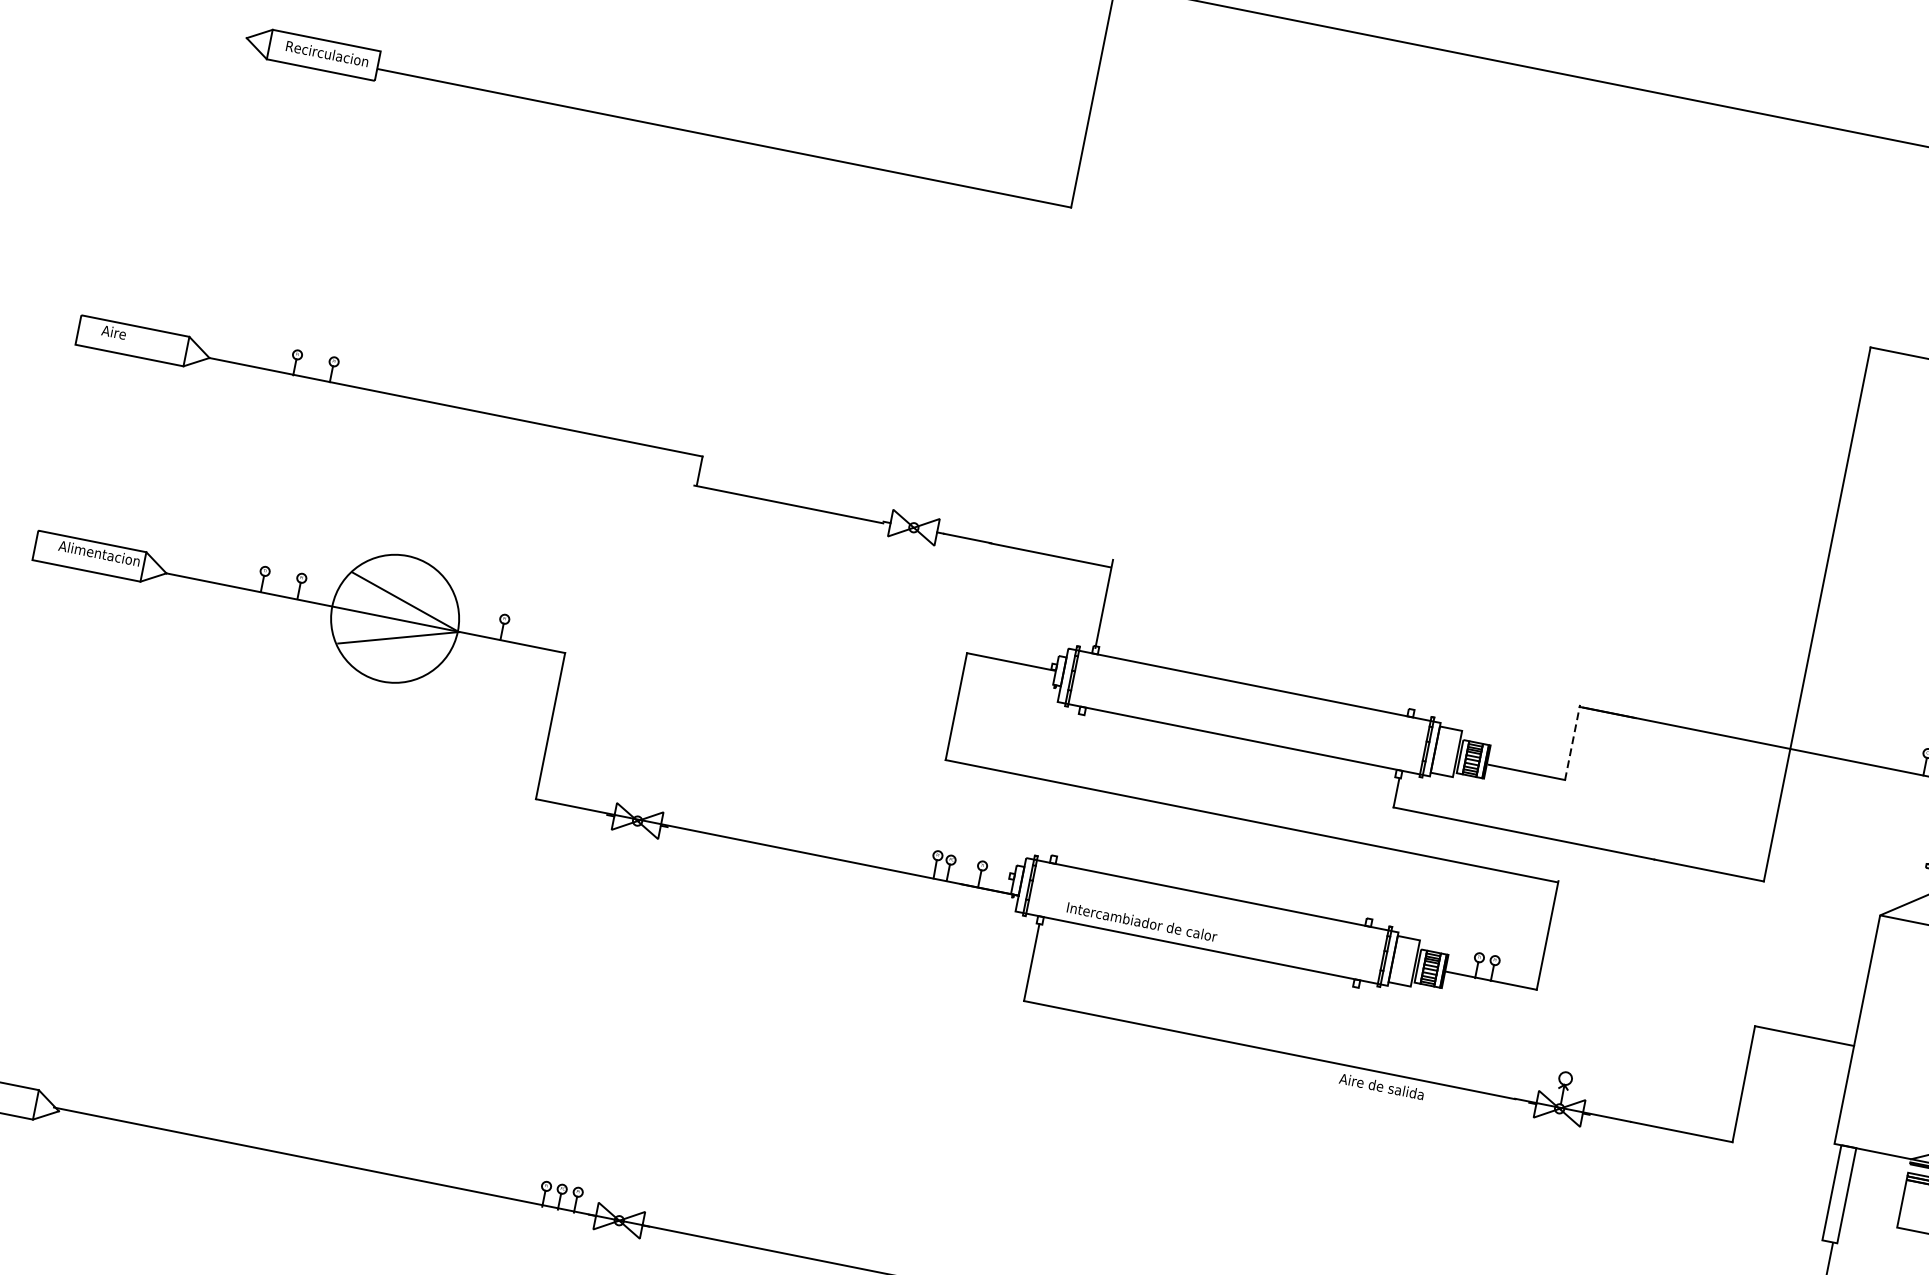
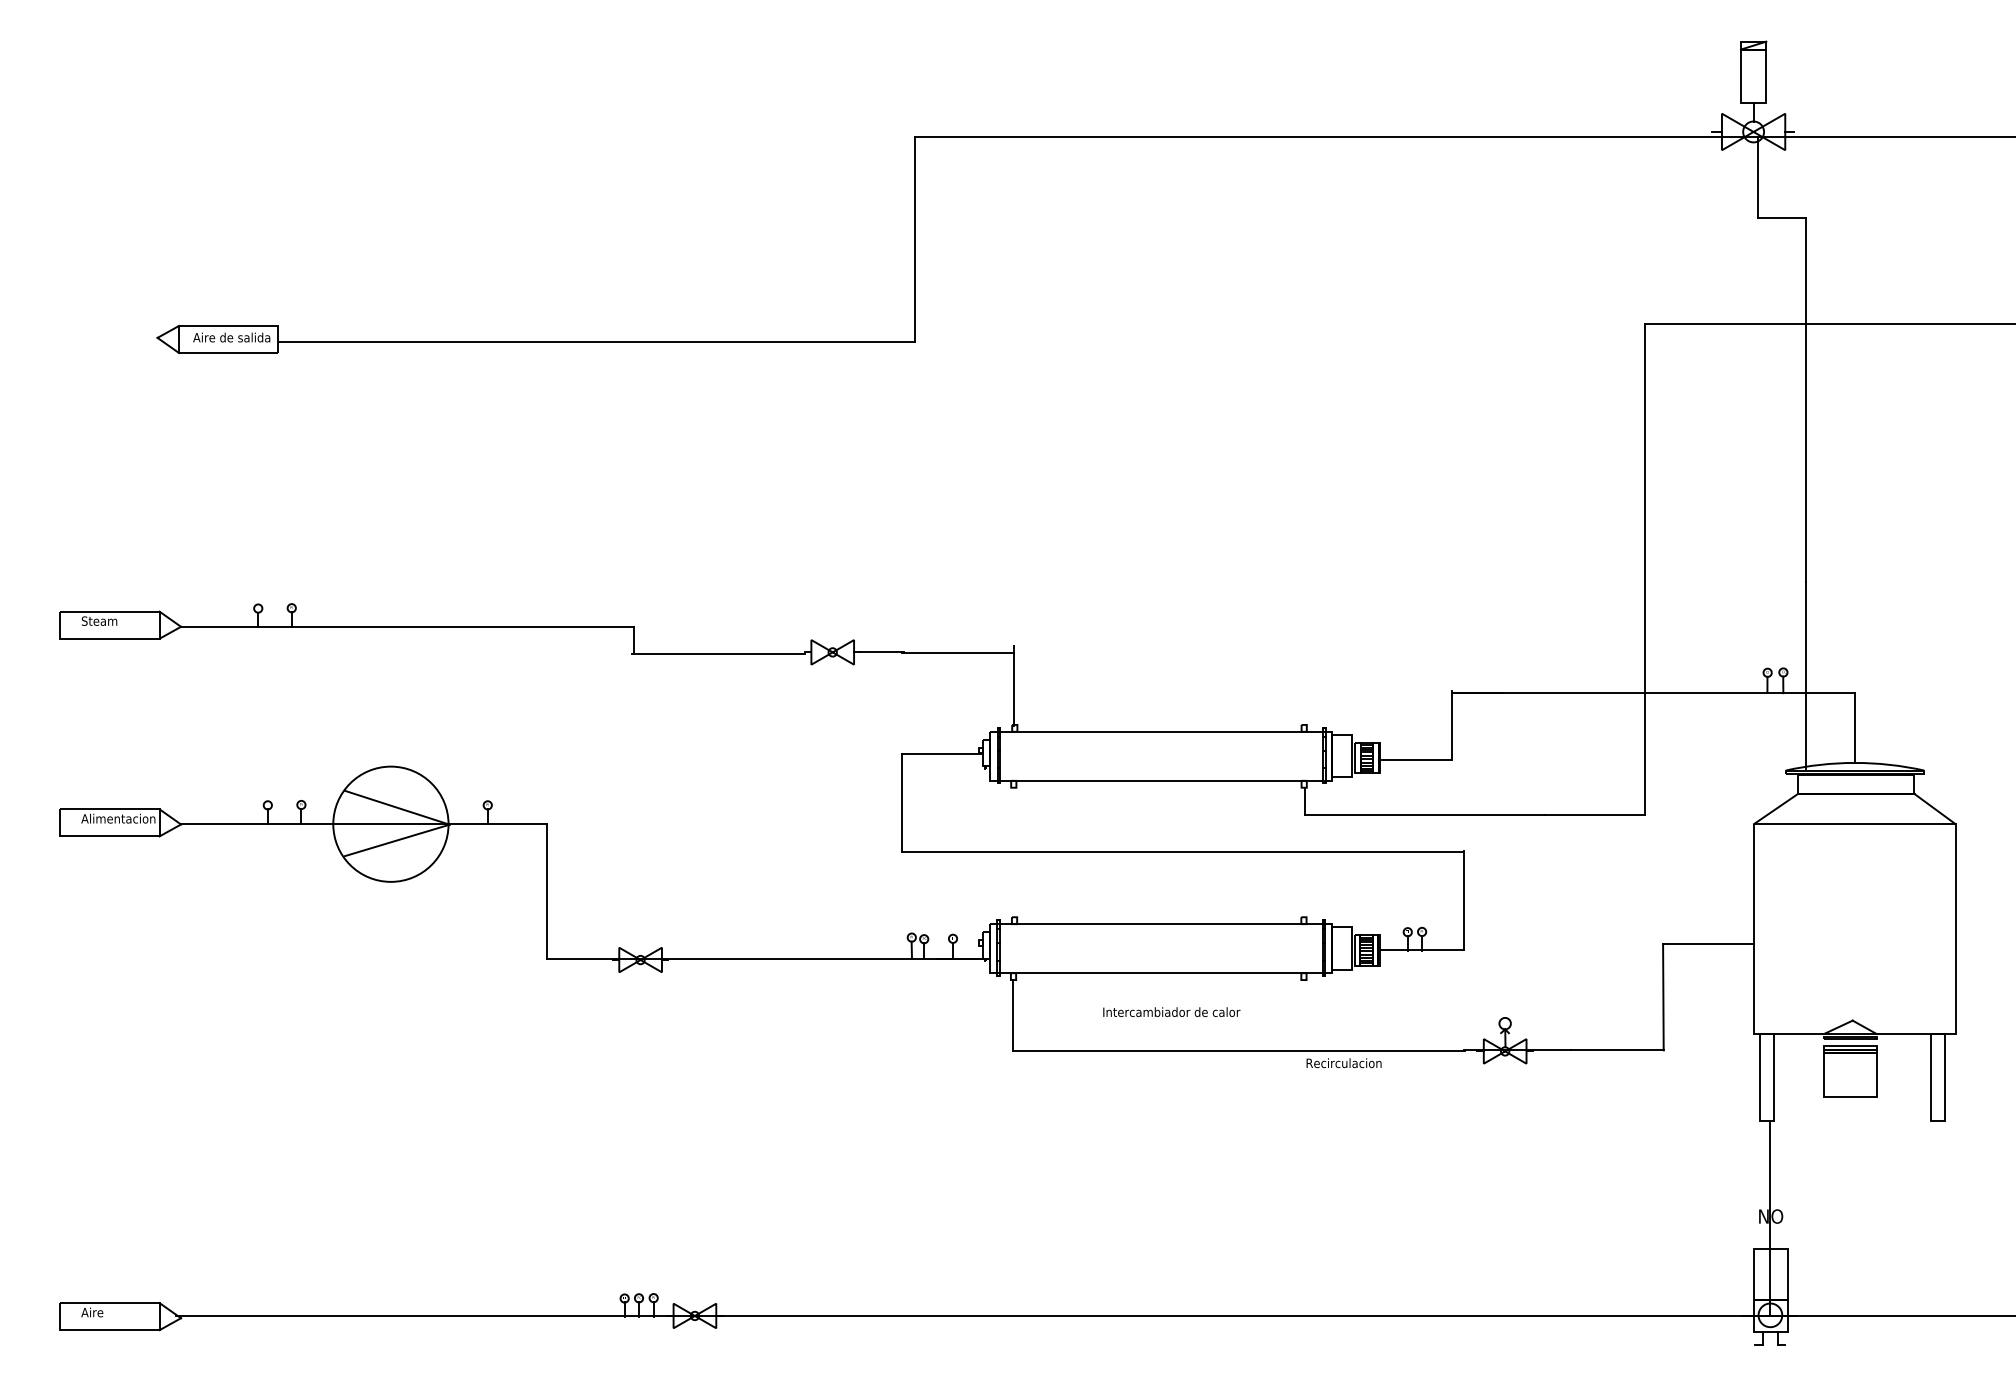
text: (327, 53) -> (231, 337), Recirculacion -> Aire de salida
text: (121, 333) -> (99, 620), Aire -> Steam
line: (1573, 742) -> (1452, 725), dashed -> solid
text: (1142, 921) -> (1171, 1011), moved
text: (1380, 1086) -> (1343, 1063), Aire de salida -> Recirculacion

